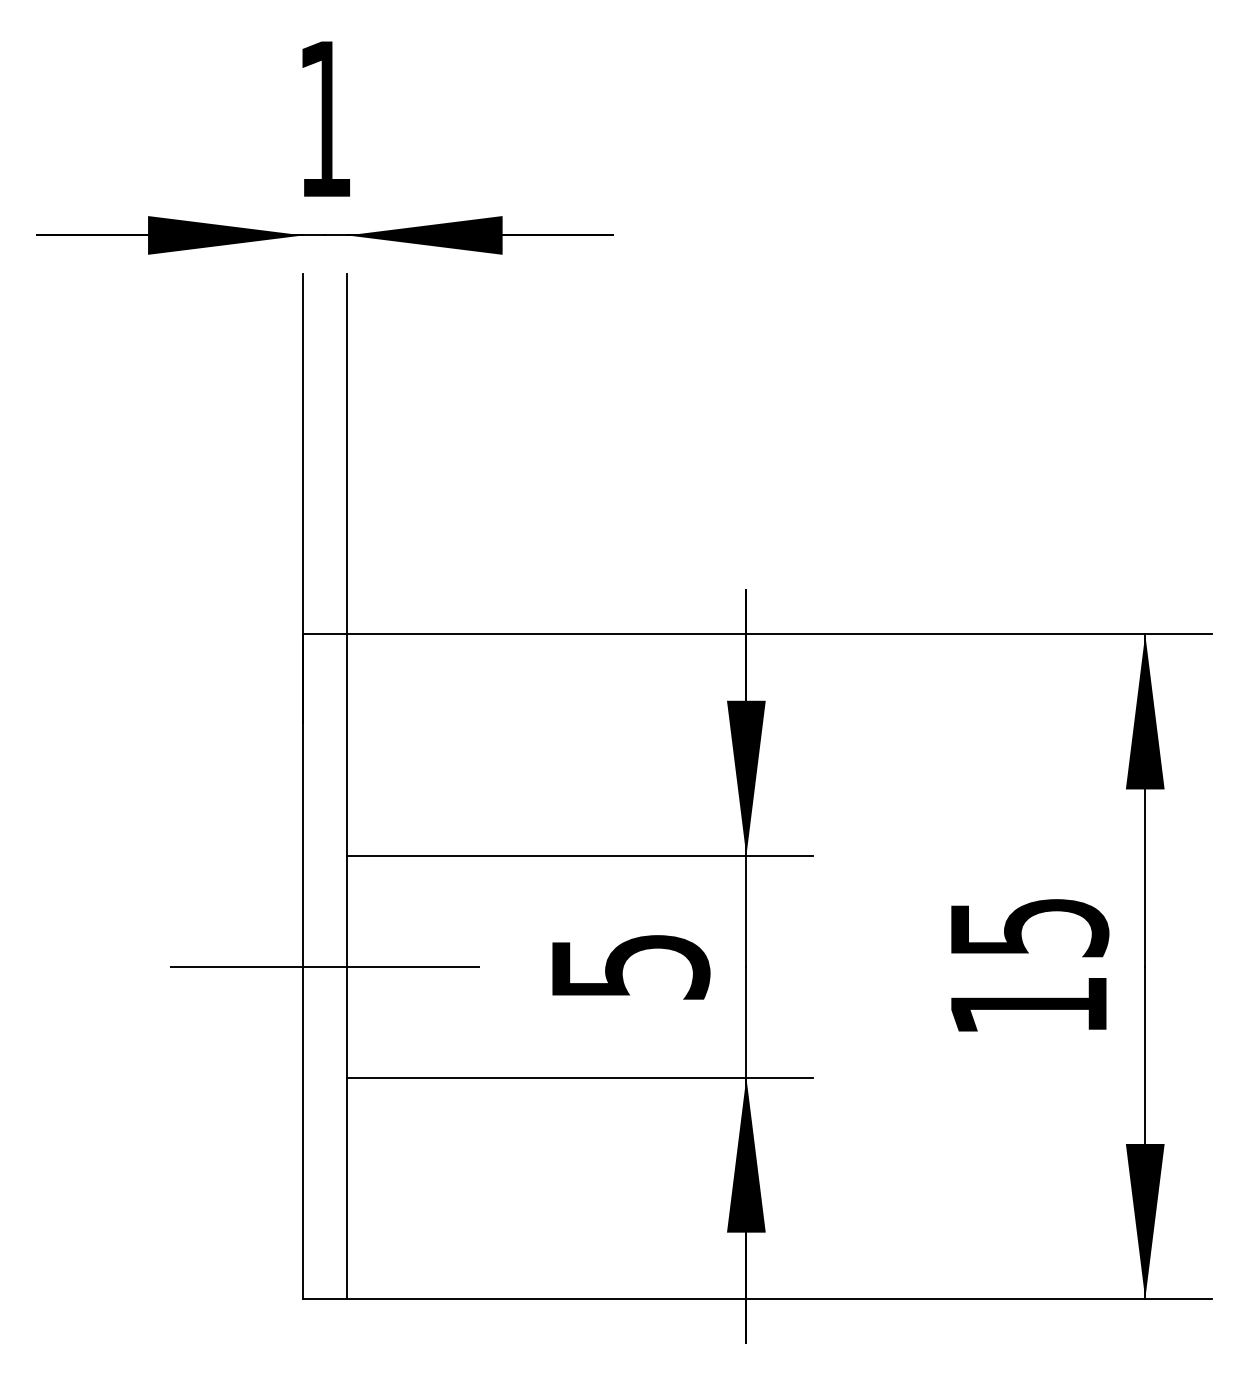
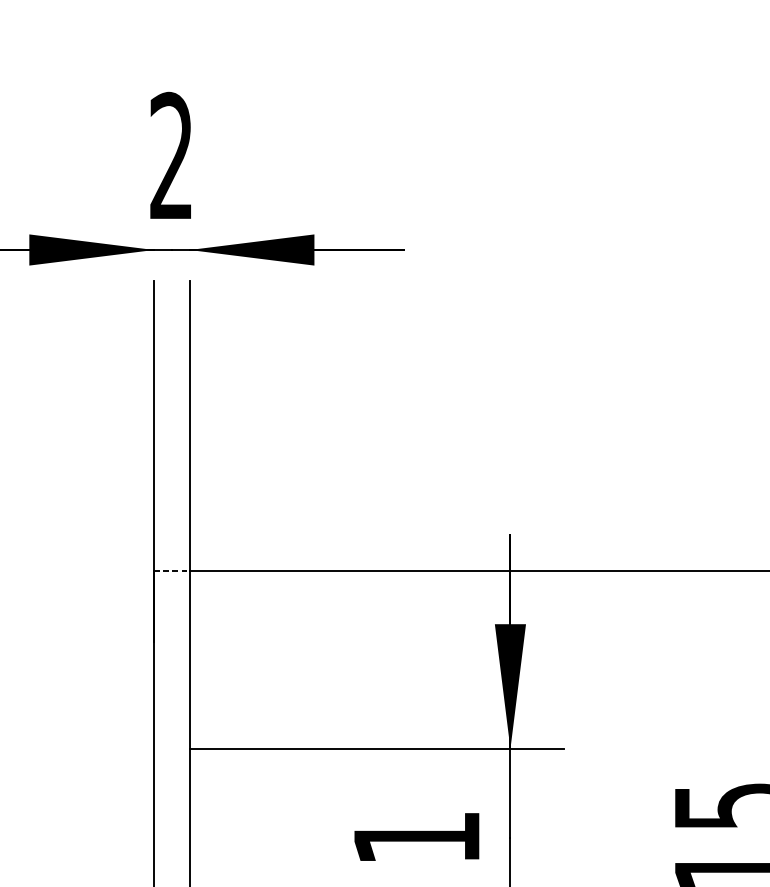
text: (323, 117) -> (170, 155), 1 -> 2
line: (325, 634) -> (172, 570), solid -> dashed
line: (325, 966) -> (172, 837), removed
text: (631, 967) -> (418, 838), 5 -> 1

